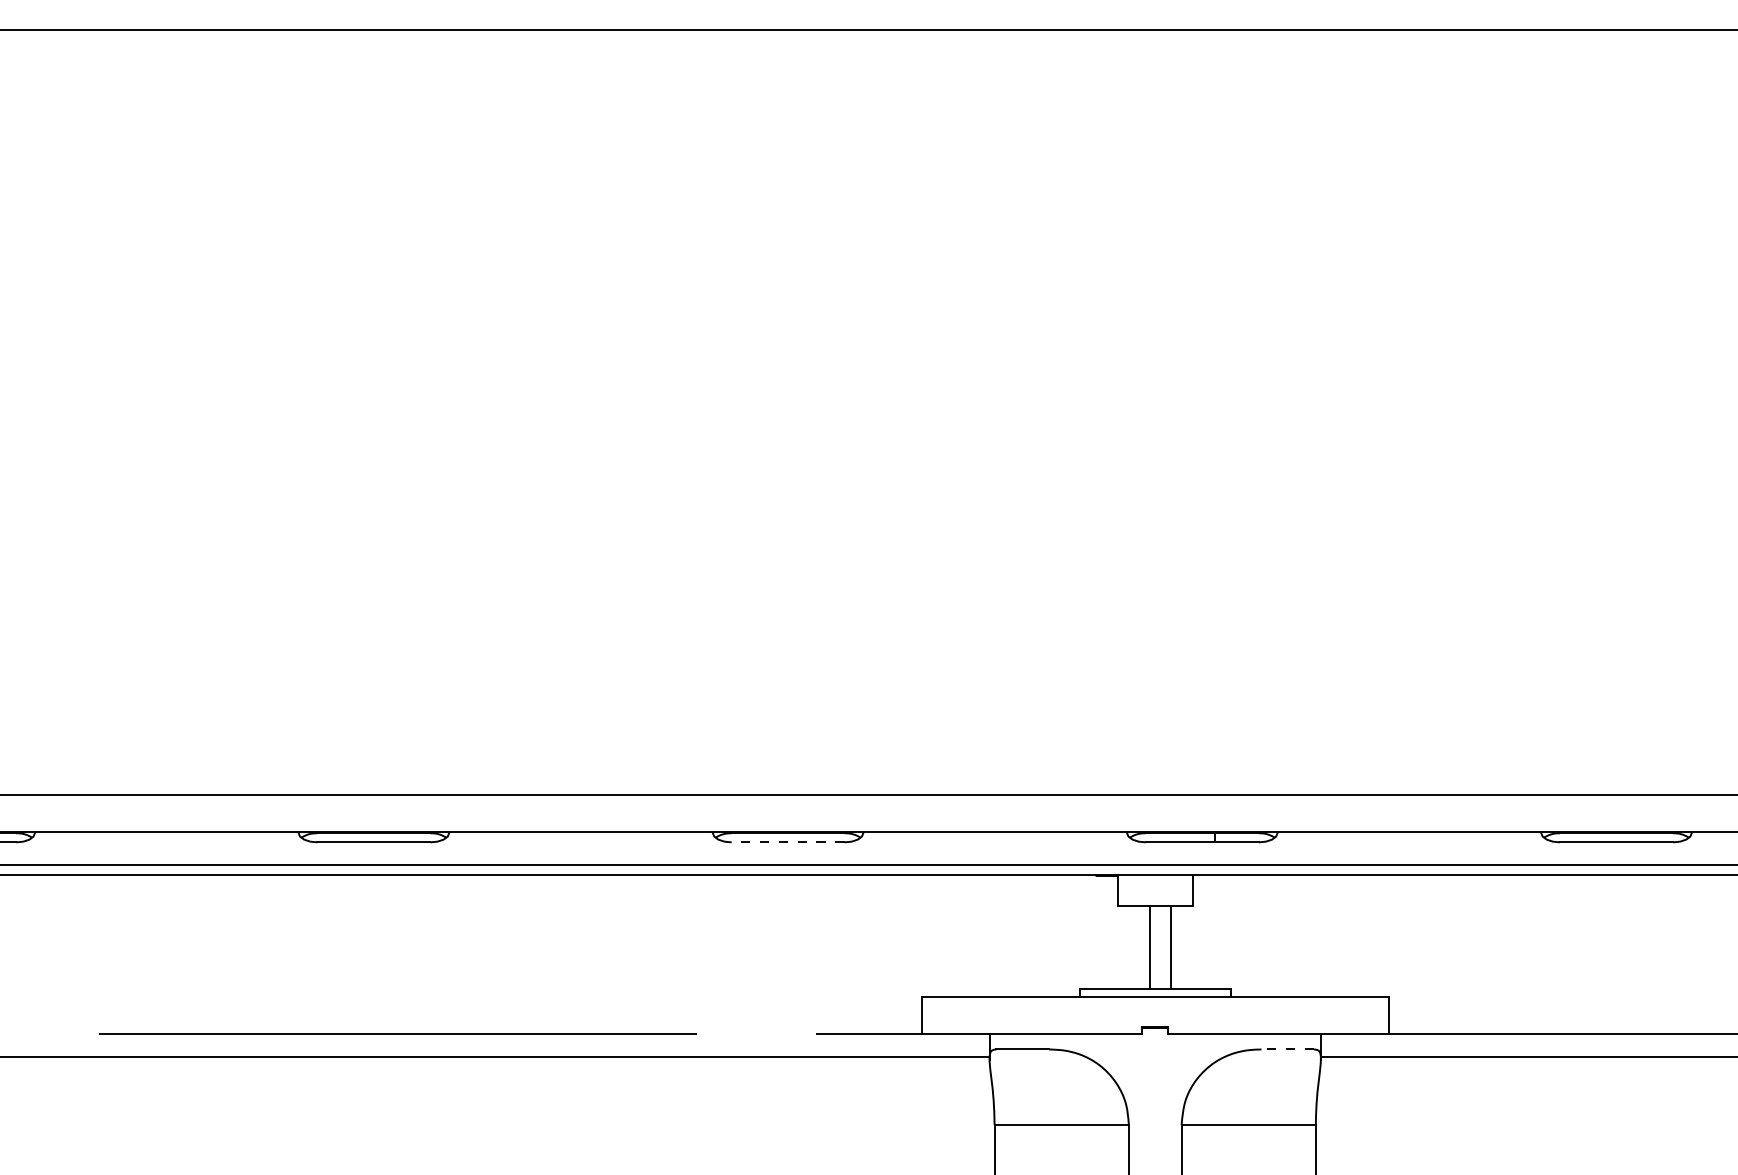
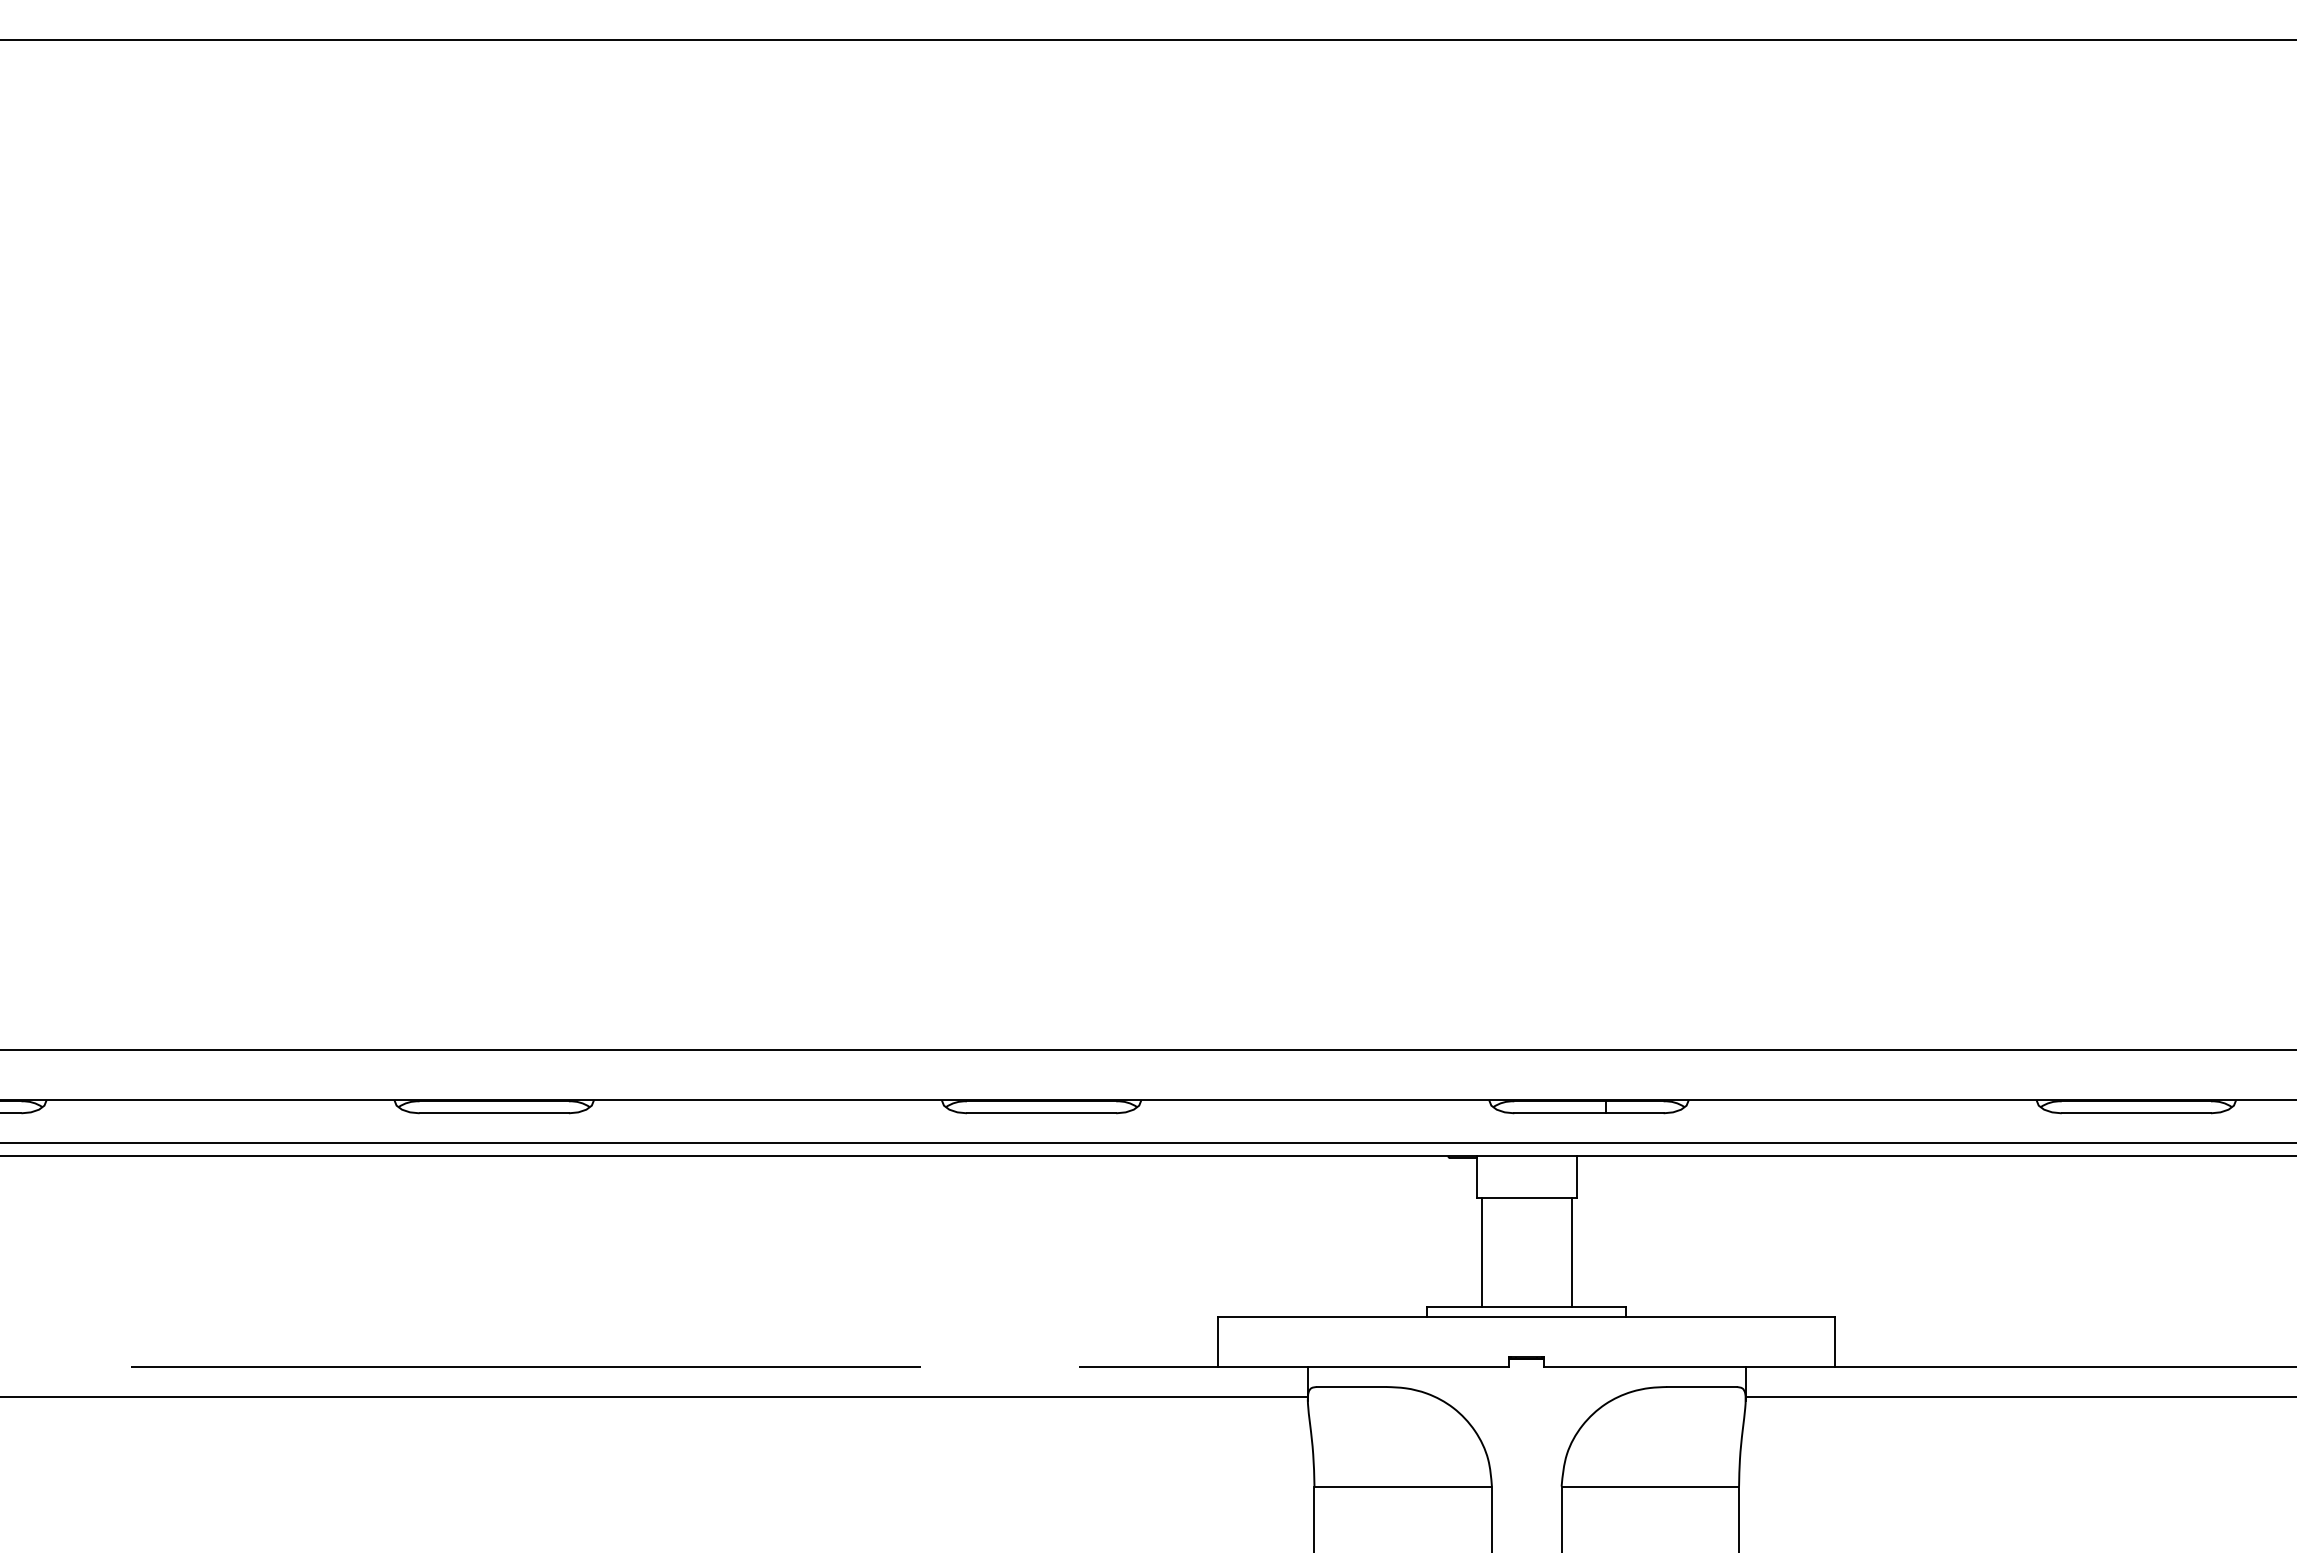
line: (788, 842) -> (1041, 1113), dashed -> solid
line: (1149, 947) -> (1571, 1252), moved
line: (1170, 947) -> (1481, 1252), moved
line: (1287, 1049) -> (1701, 1387), dashed -> solid

